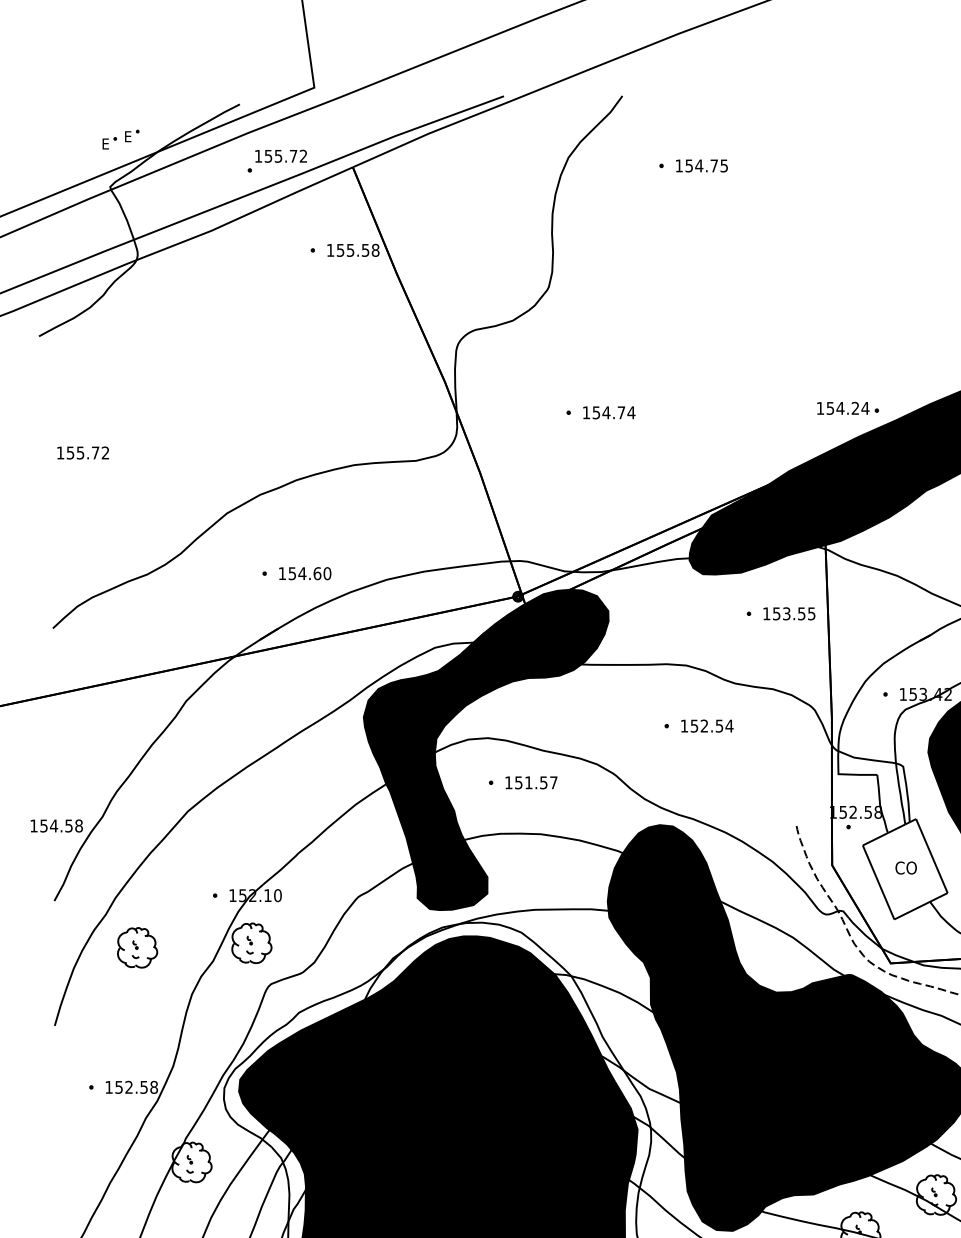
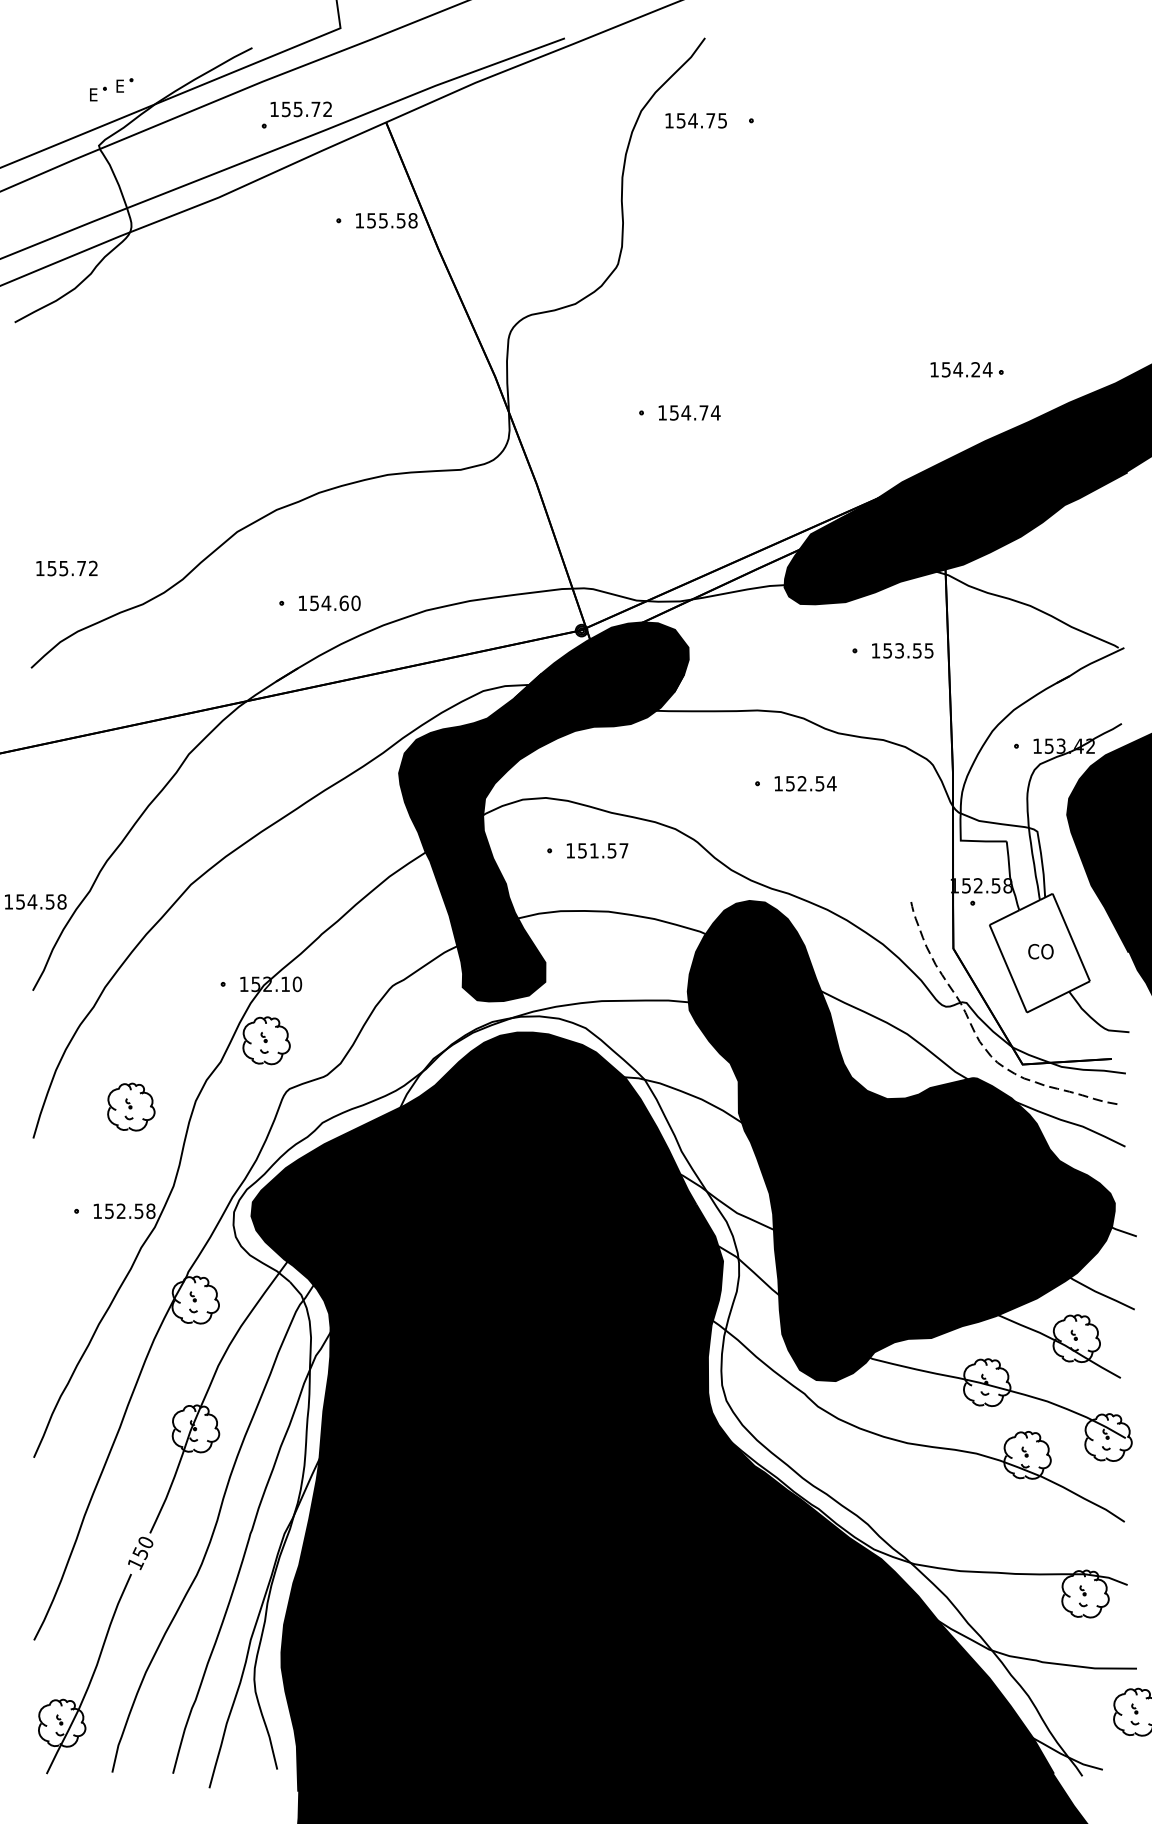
text: (701, 165) -> (695, 120), moved
part: (847, 408) -> (966, 369), moved
text: (82, 452) -> (66, 568), moved
part: (137, 947) -> (131, 1106), moved

